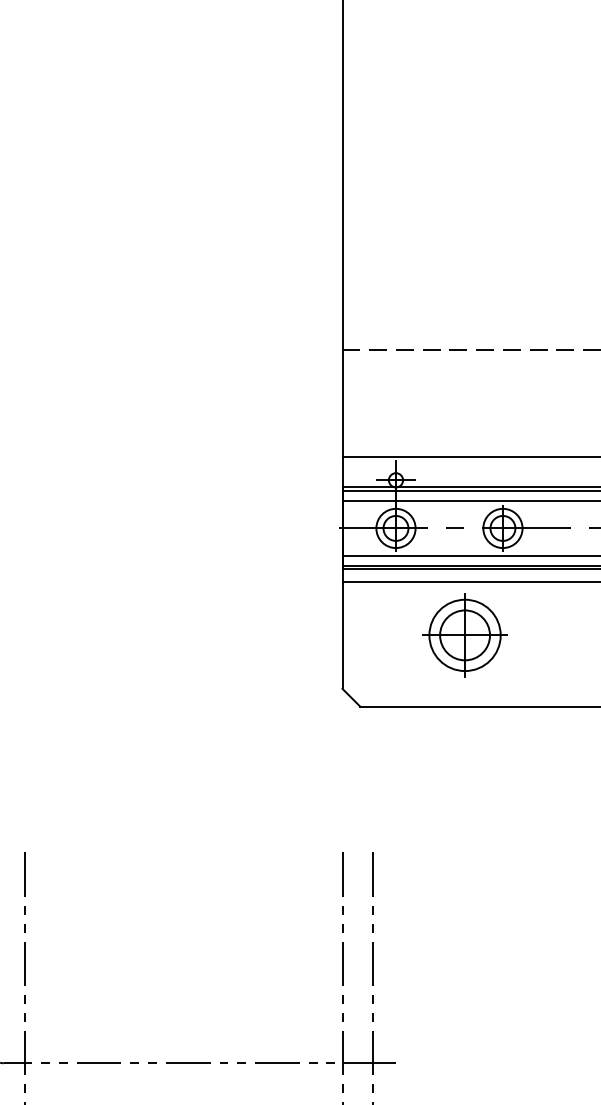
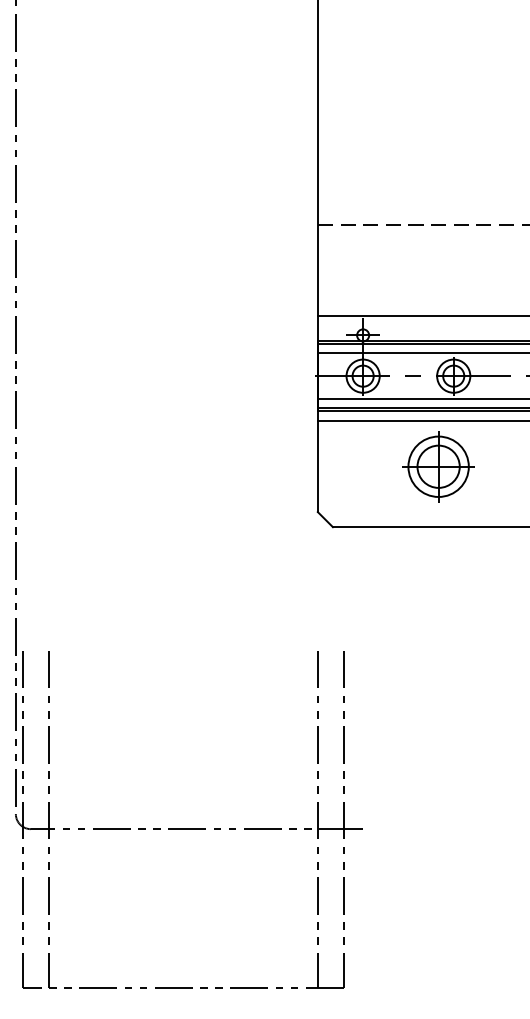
part: (464, 635) -> (438, 466), moved

